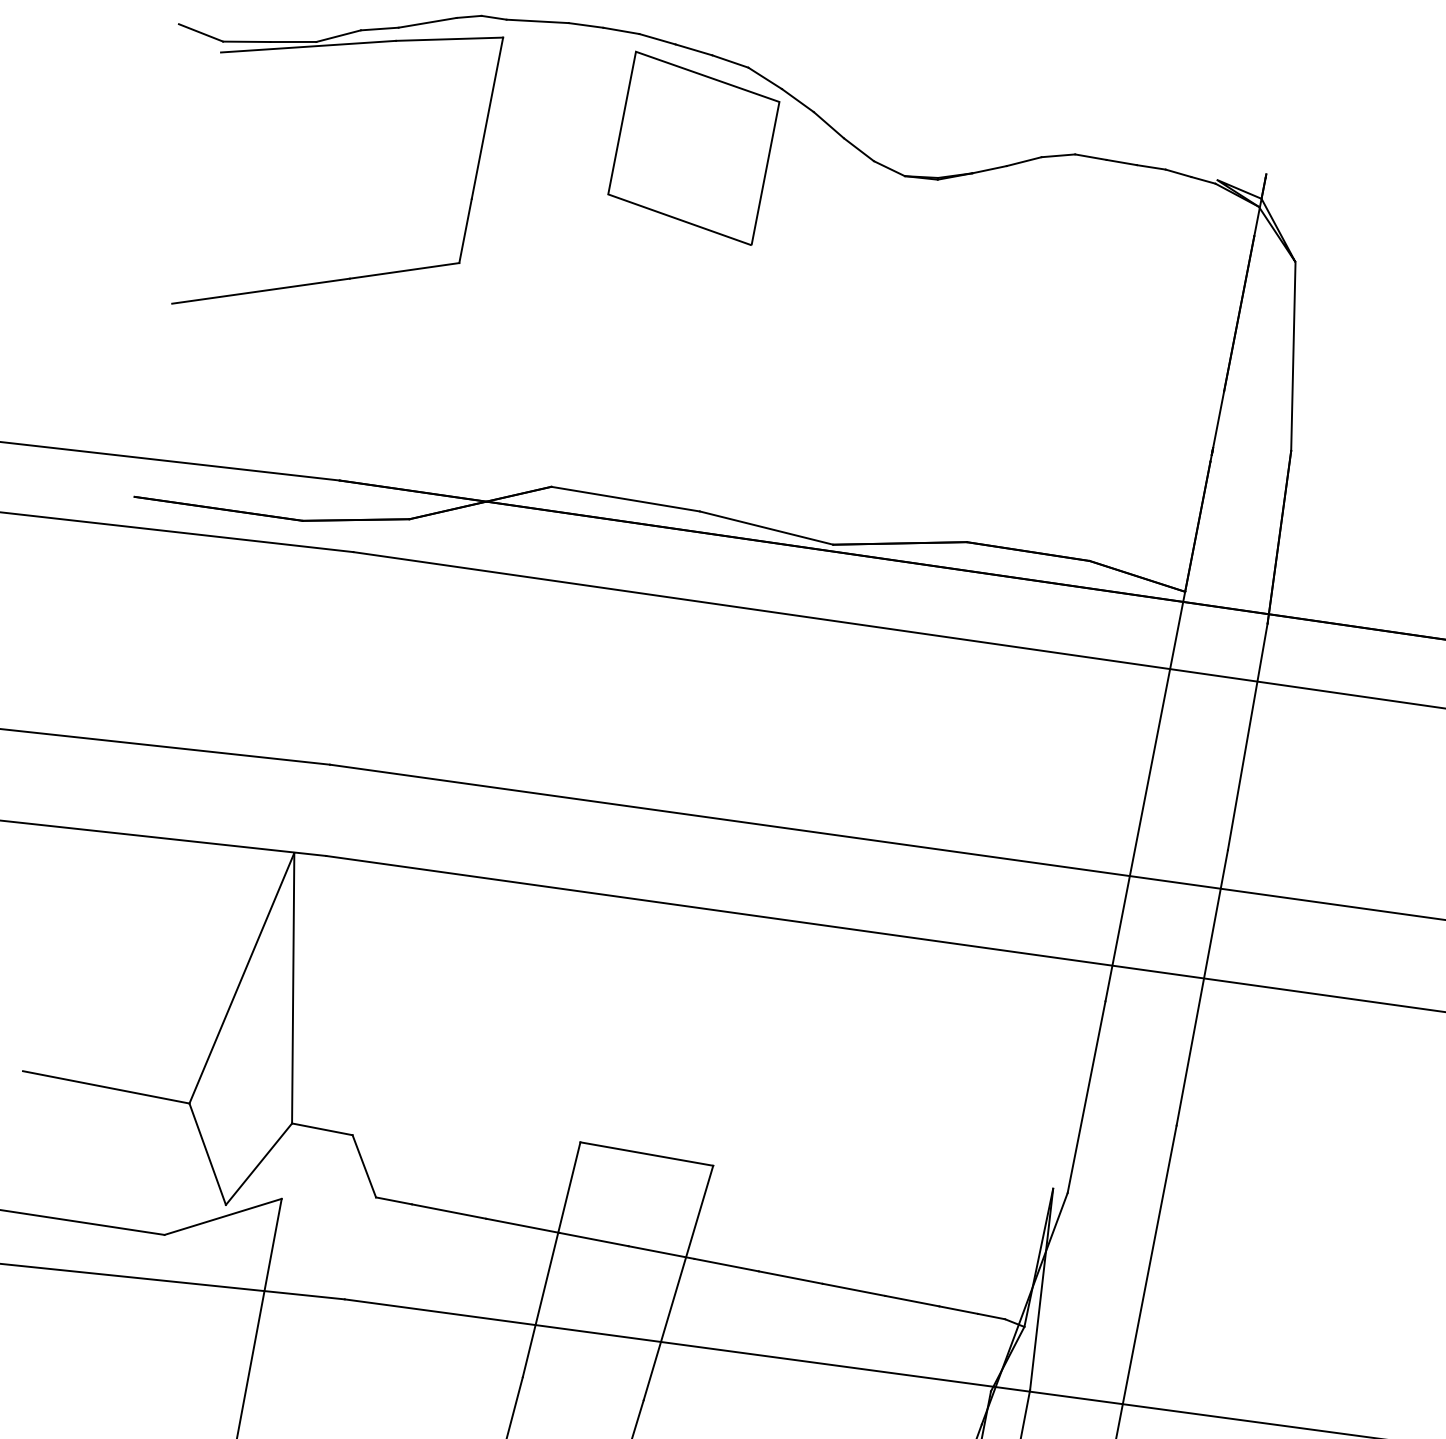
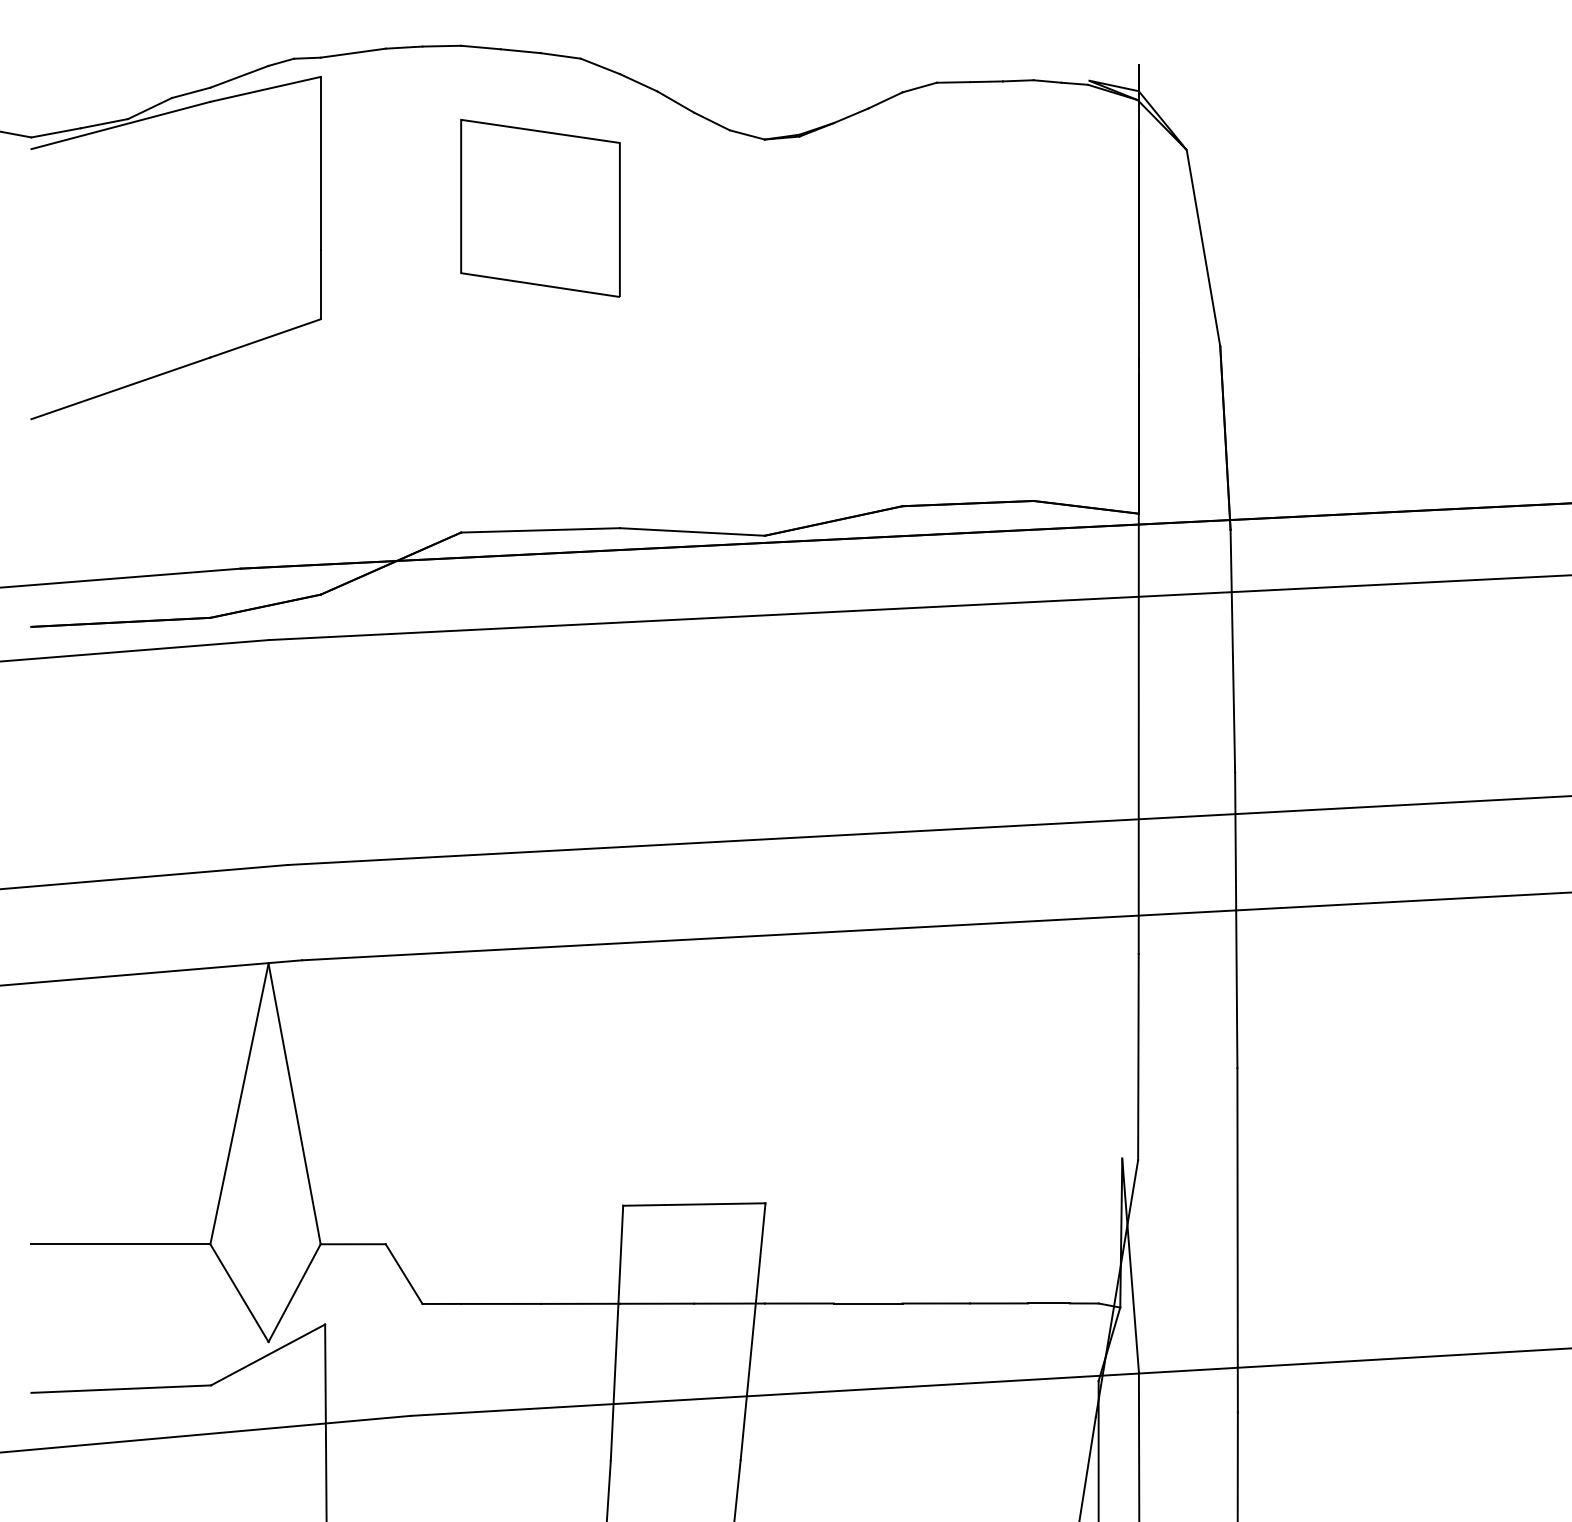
part: (693, 147) -> (540, 207), moved

